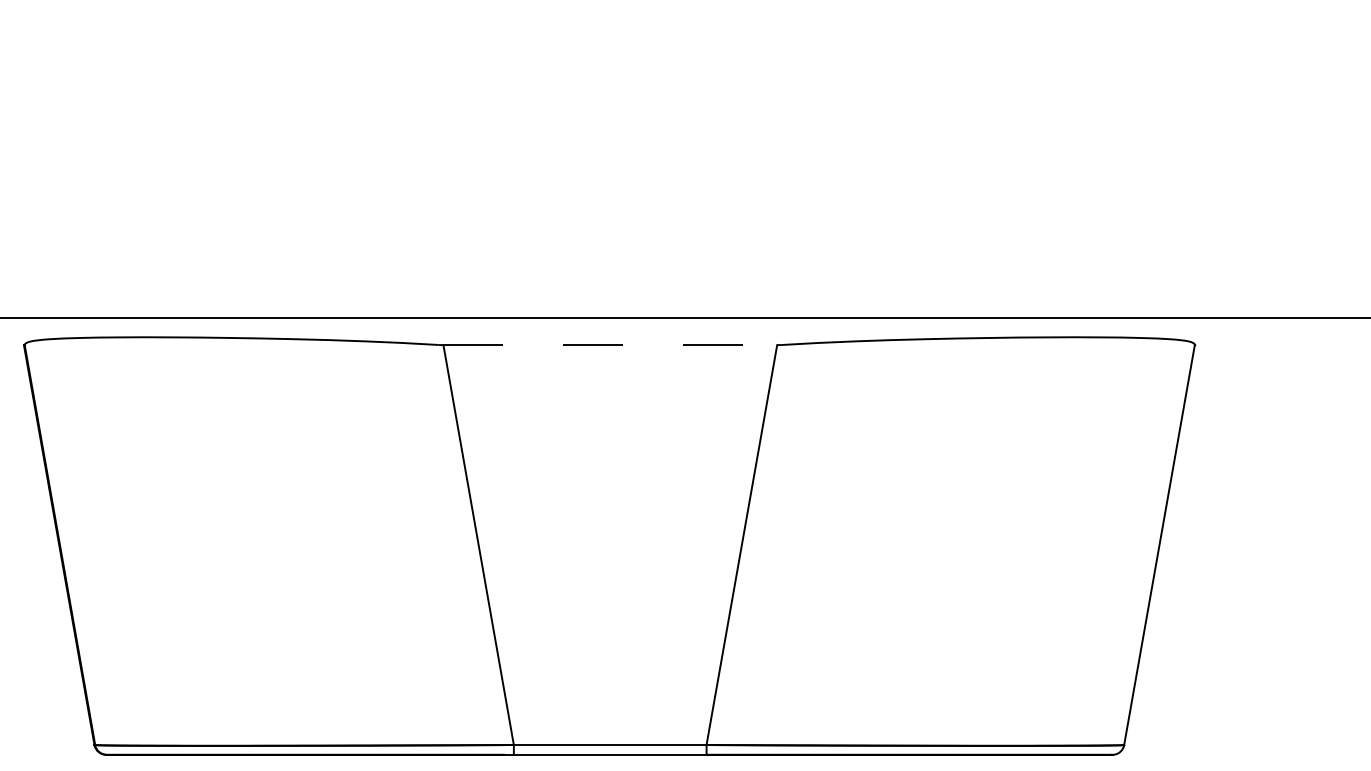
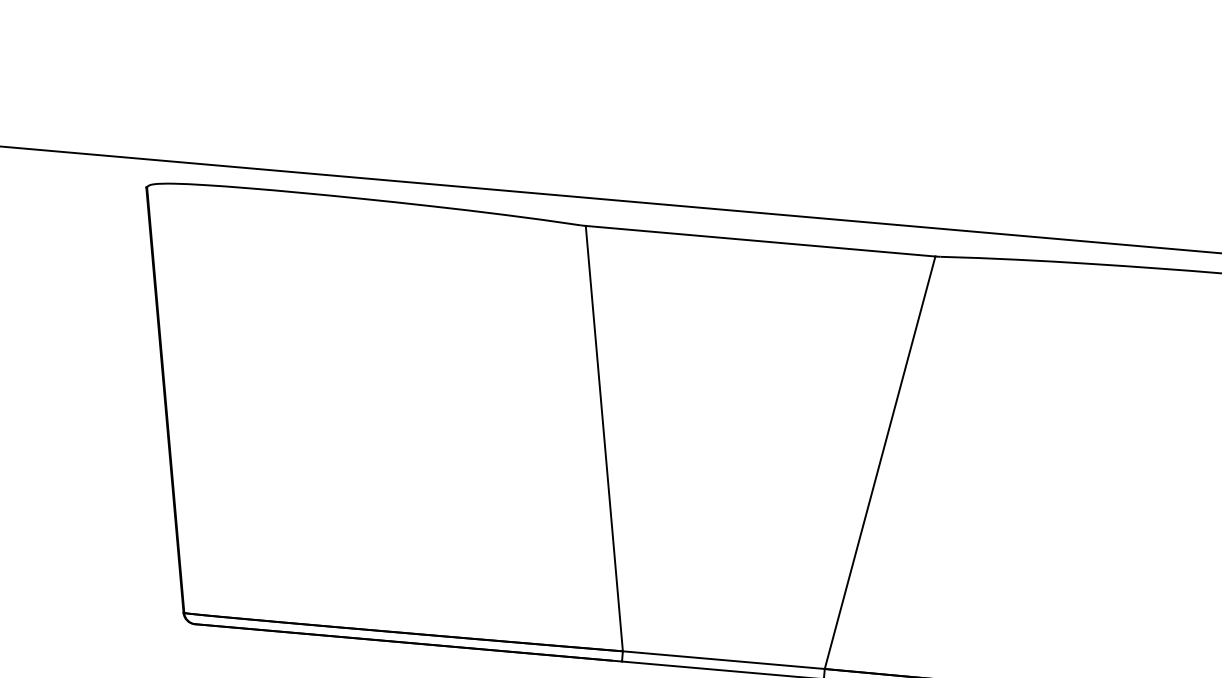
line: (610, 345) -> (760, 241), dashed -> solid

